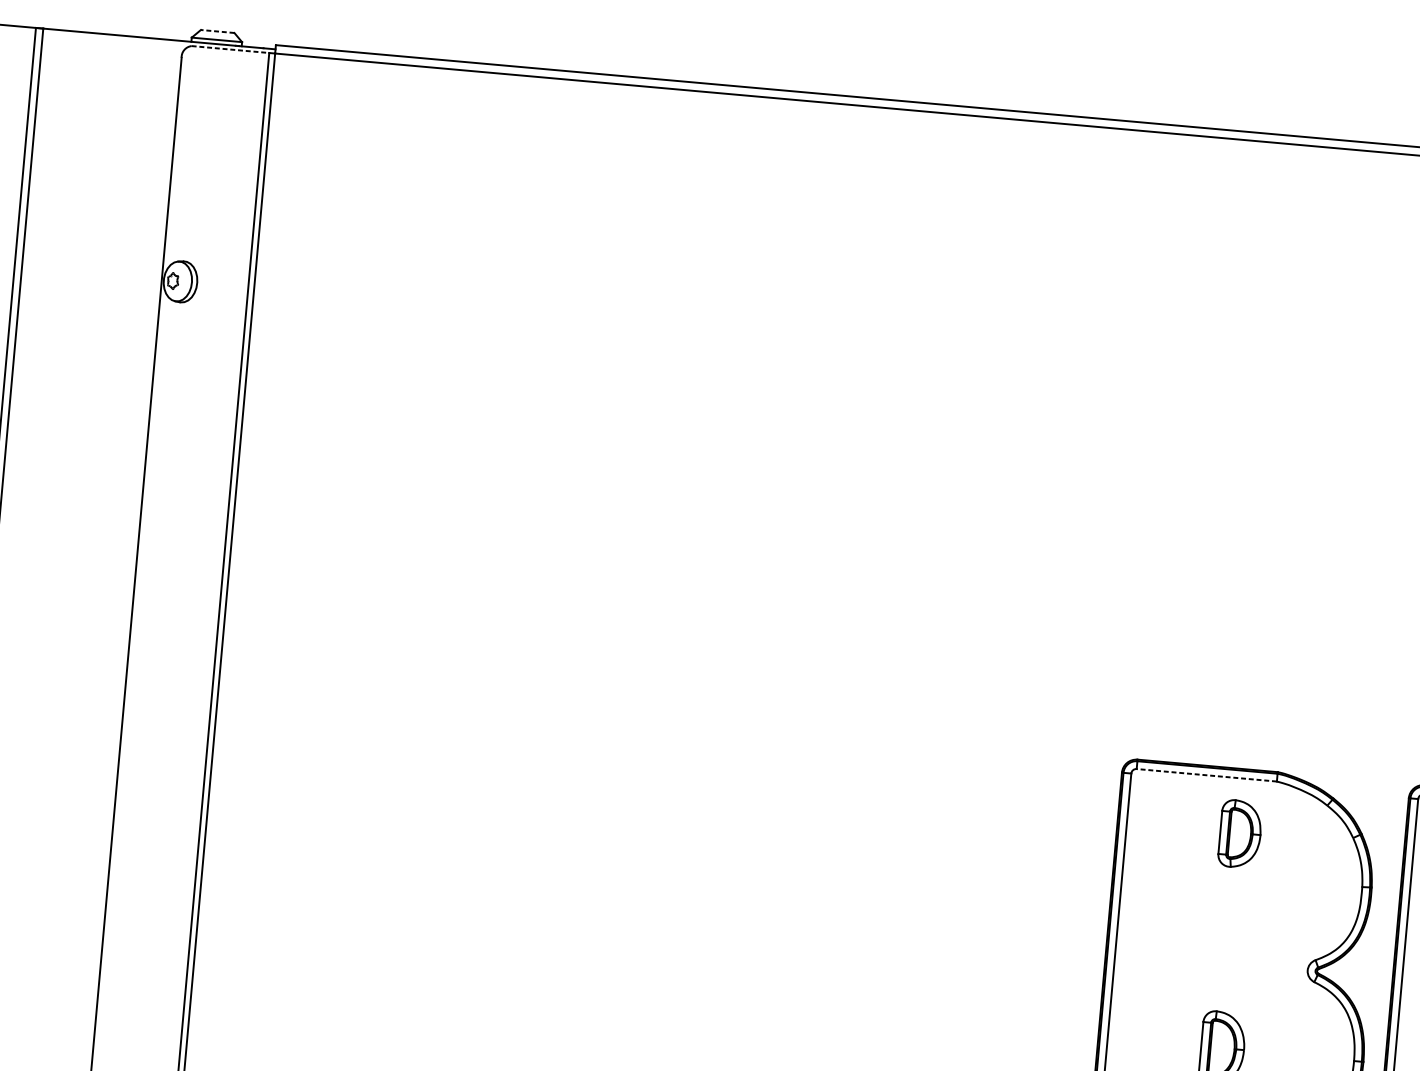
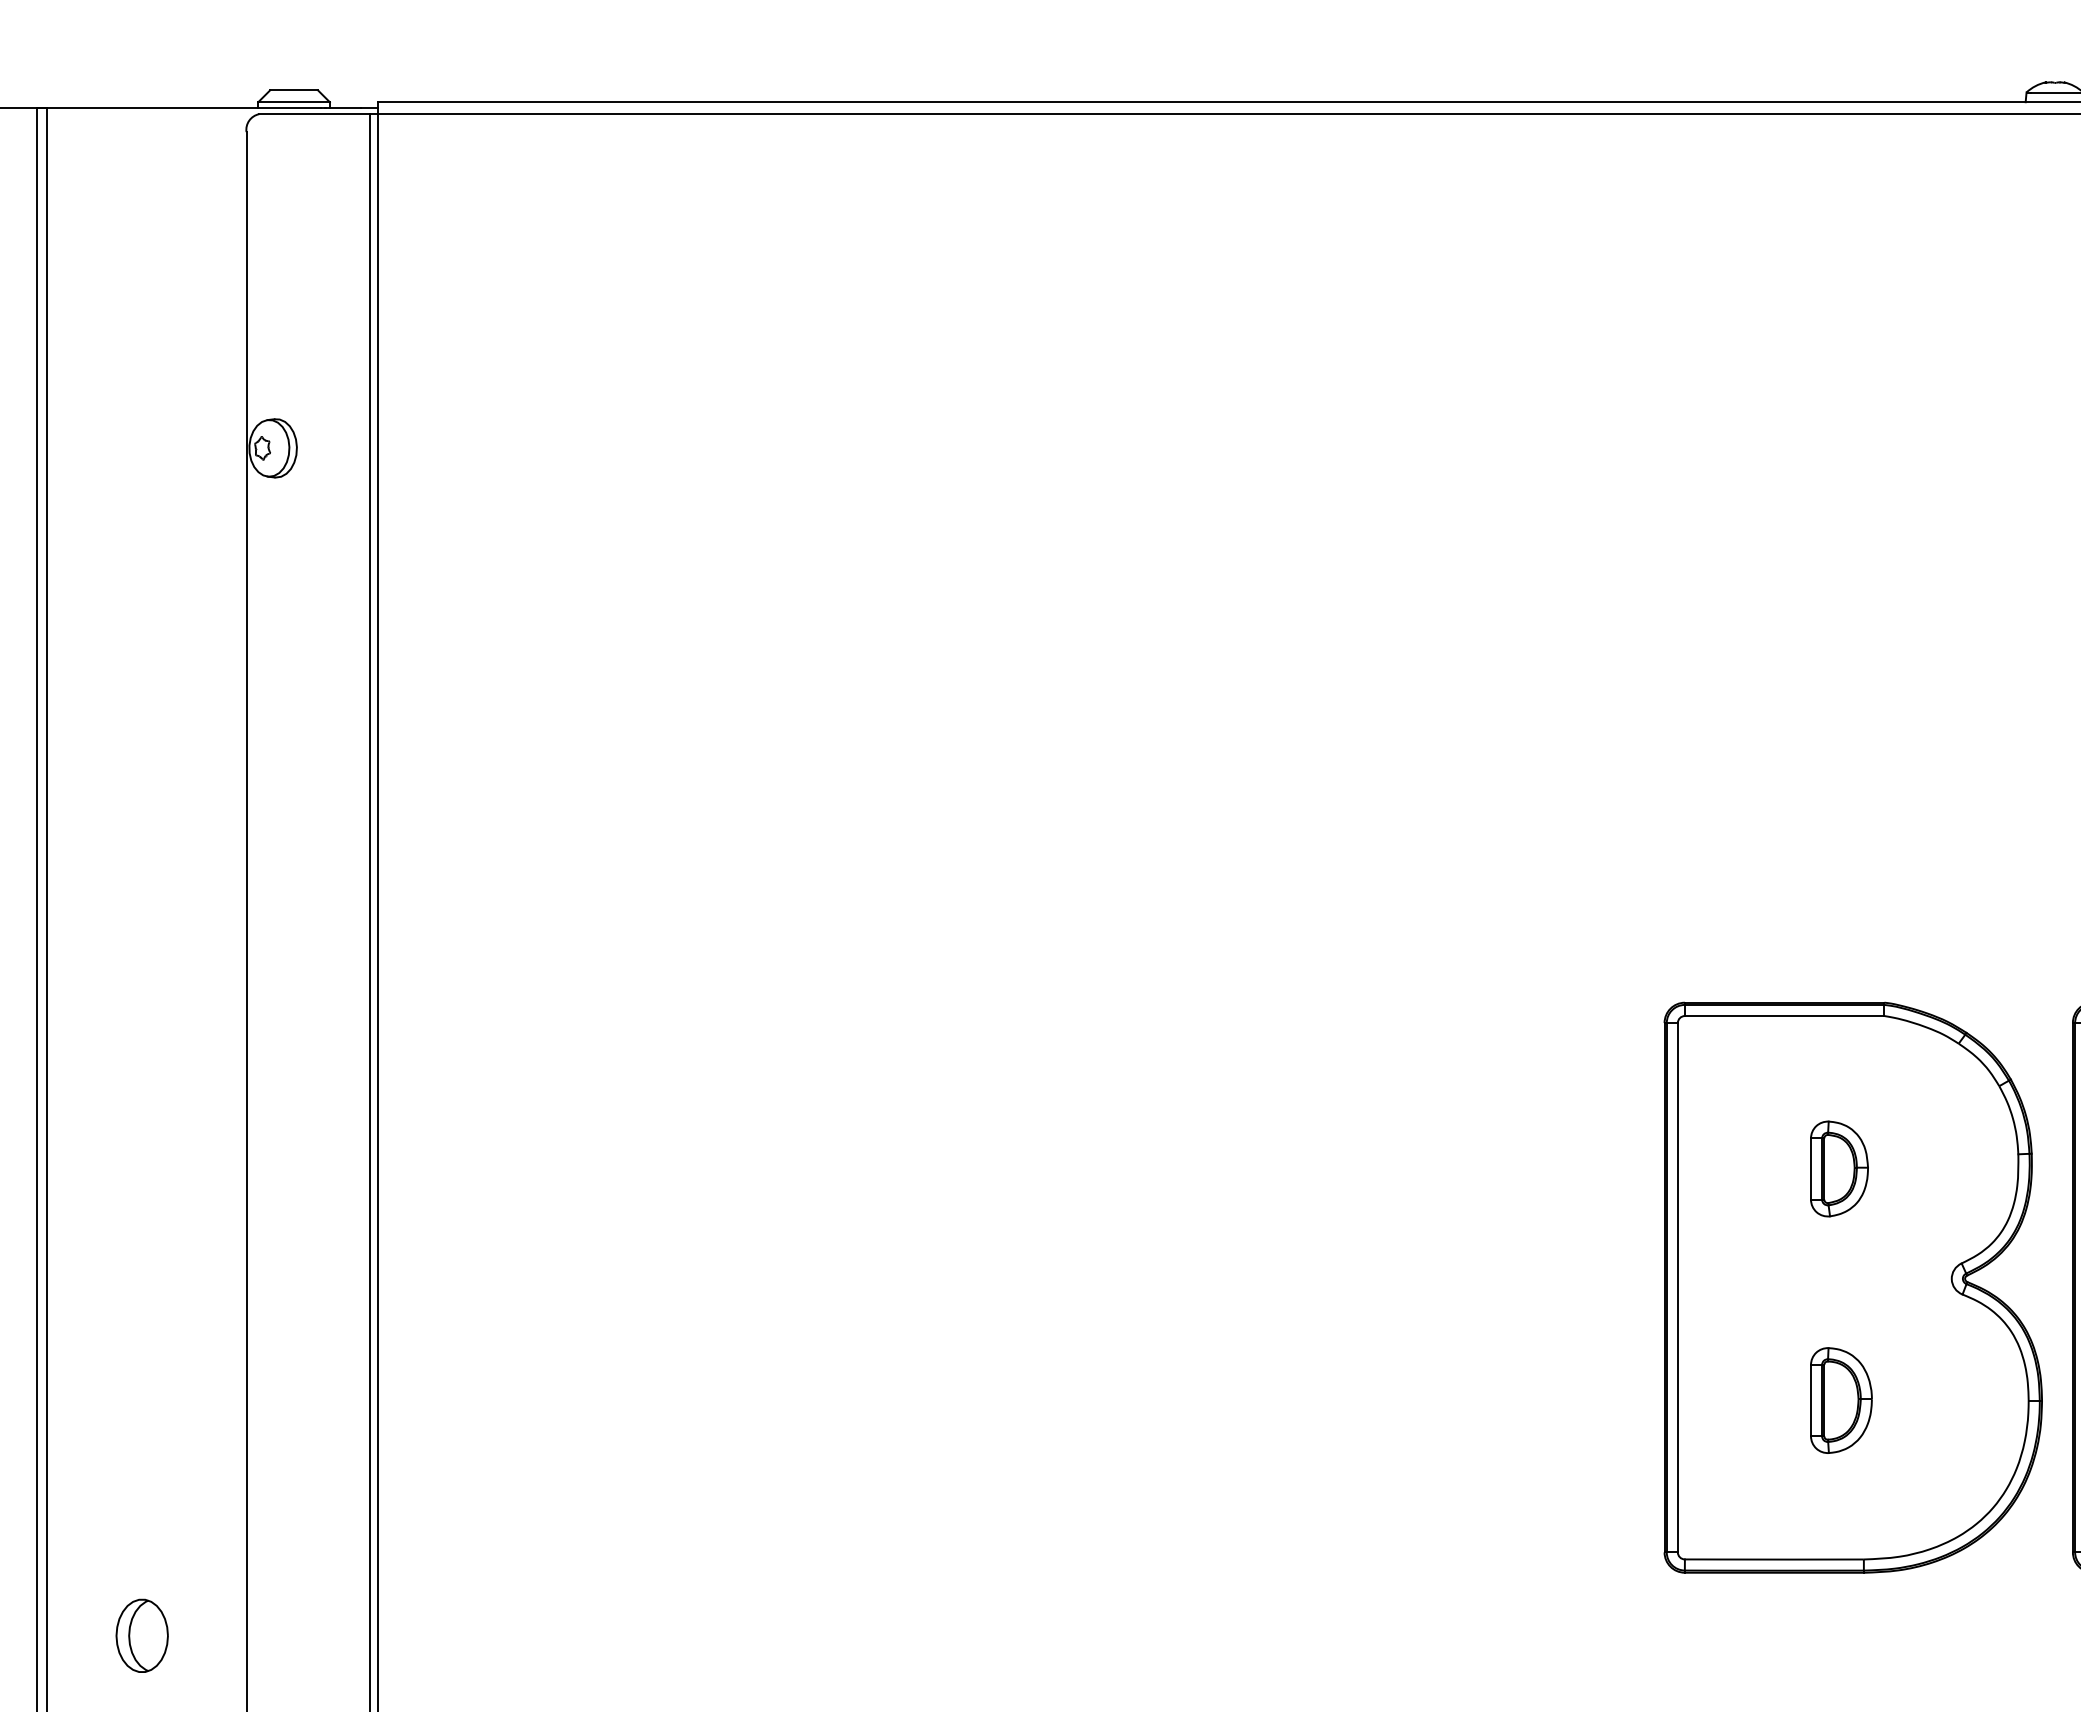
line: (217, 31) -> (294, 90), dashed -> solid
line: (230, 49) -> (314, 114), dashed -> solid
line: (1206, 775) -> (1784, 1016), dashed -> solid
part: (1240, 833) -> (1839, 1168), moved

